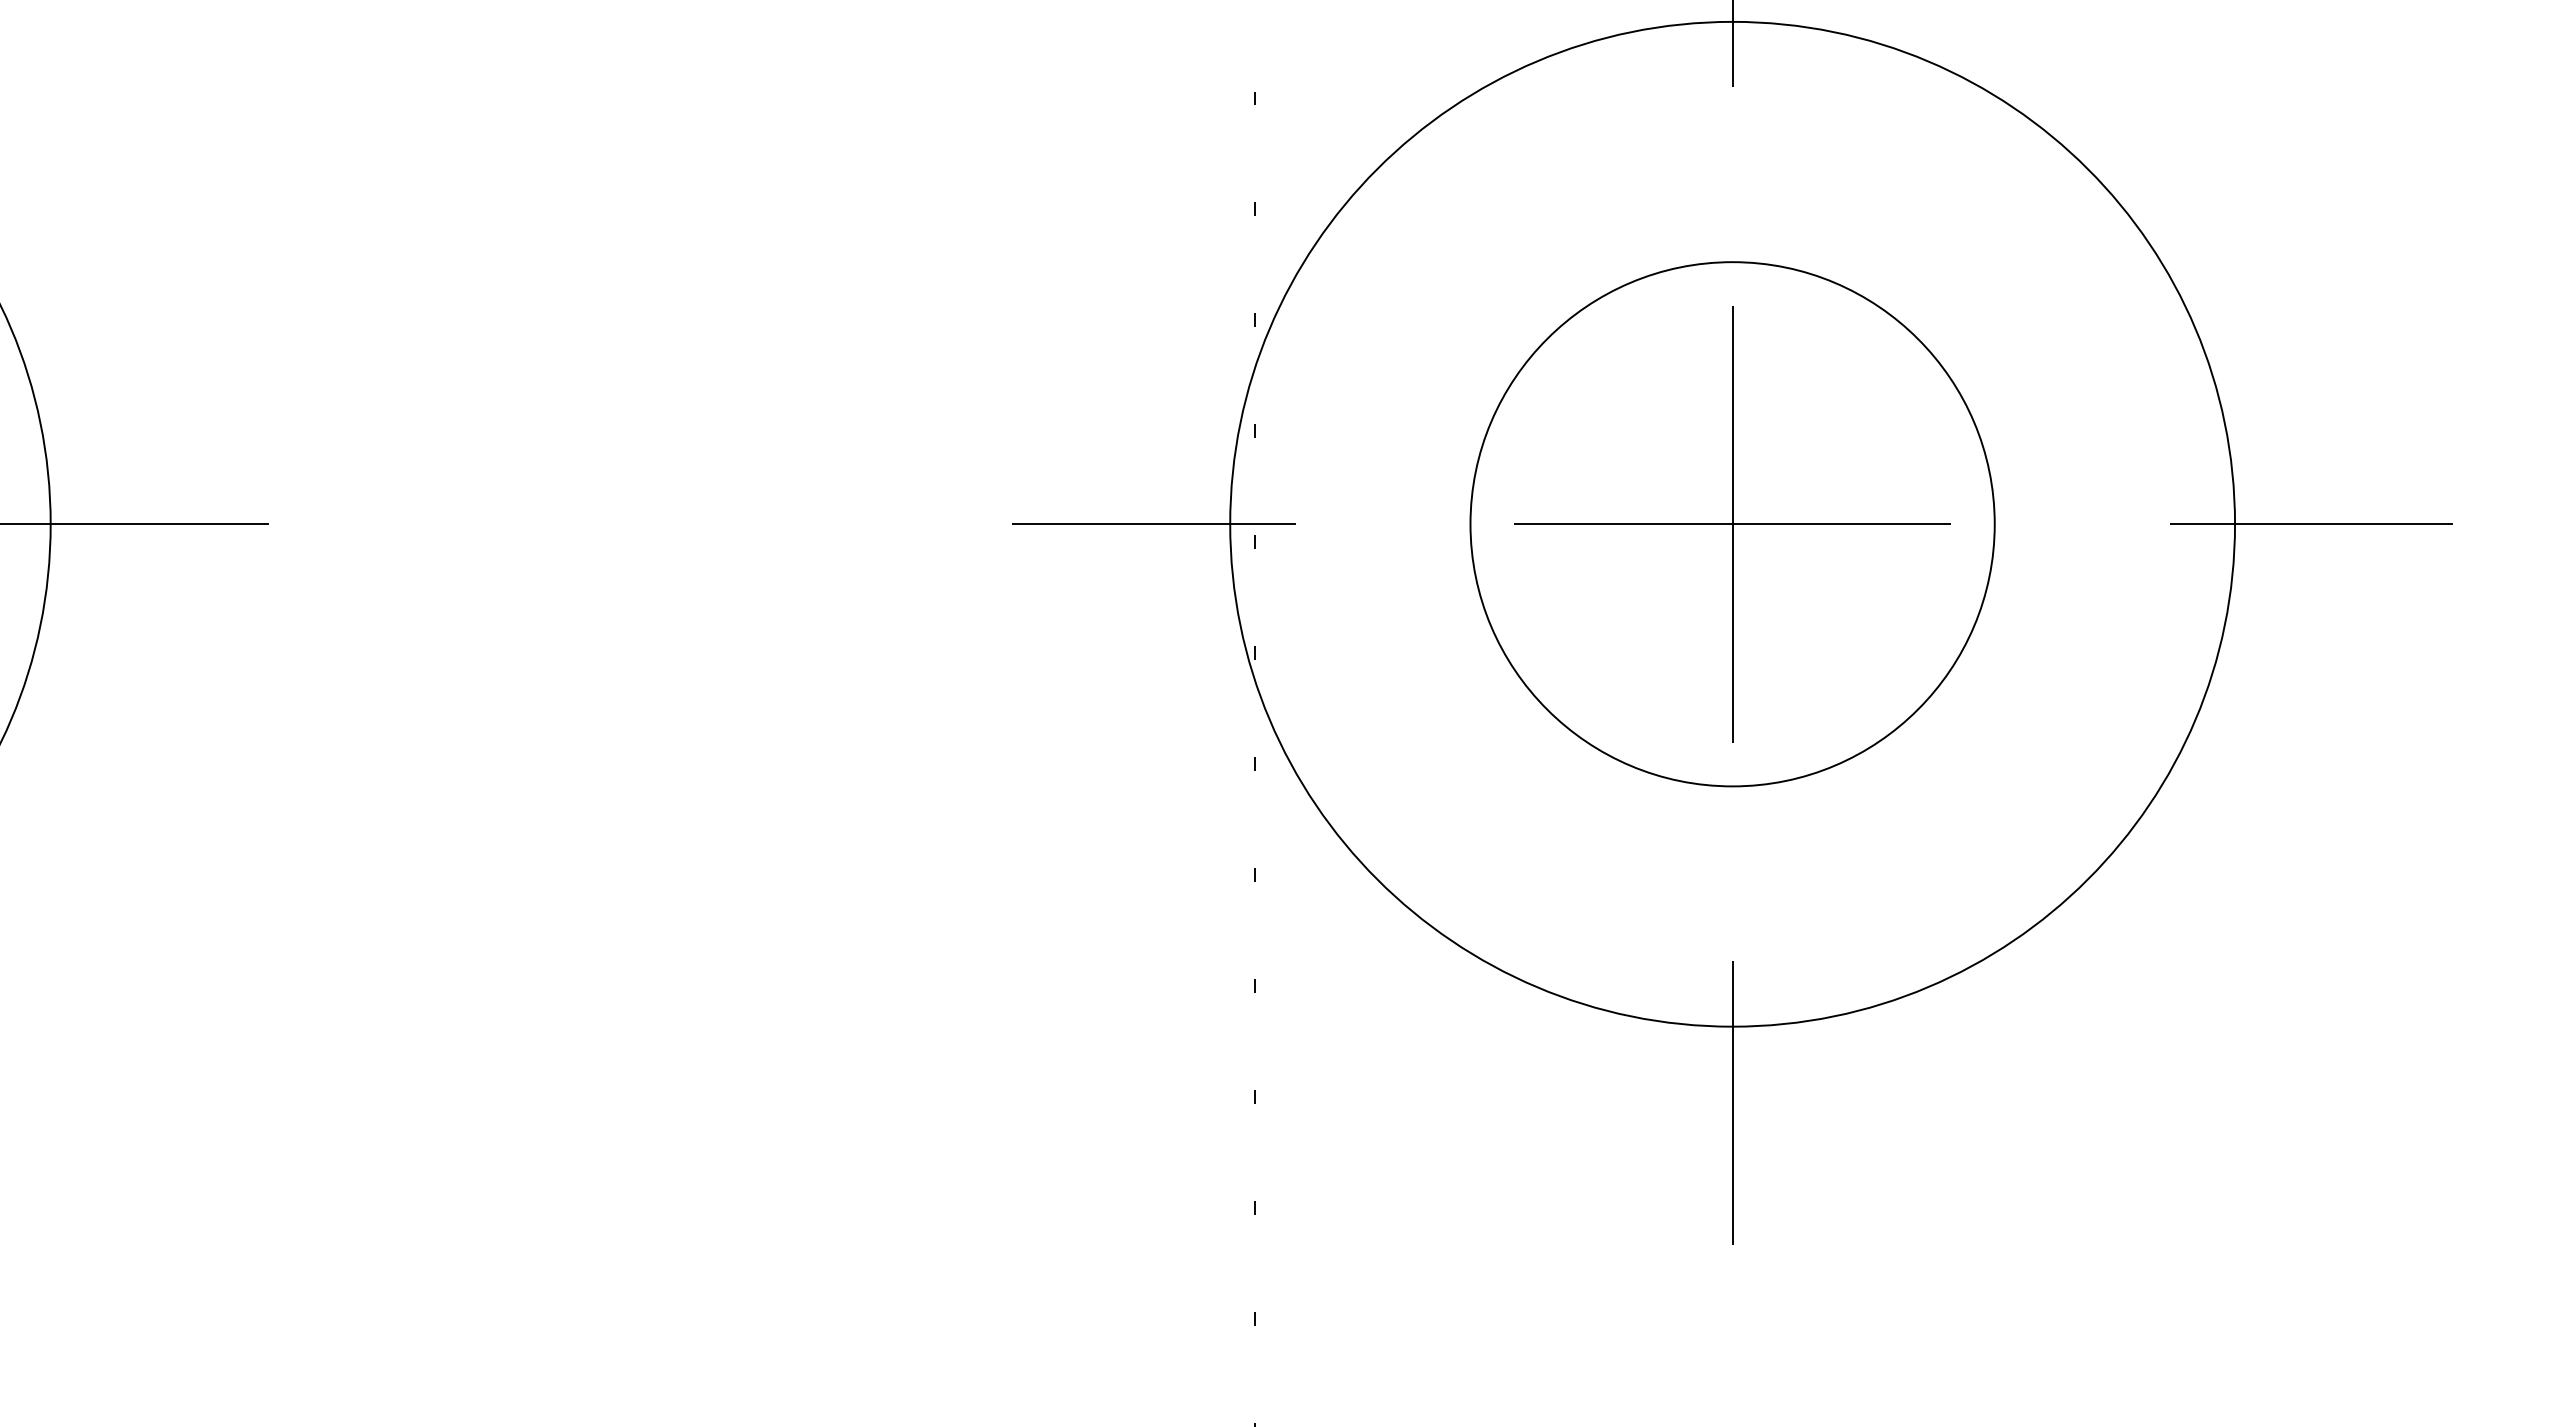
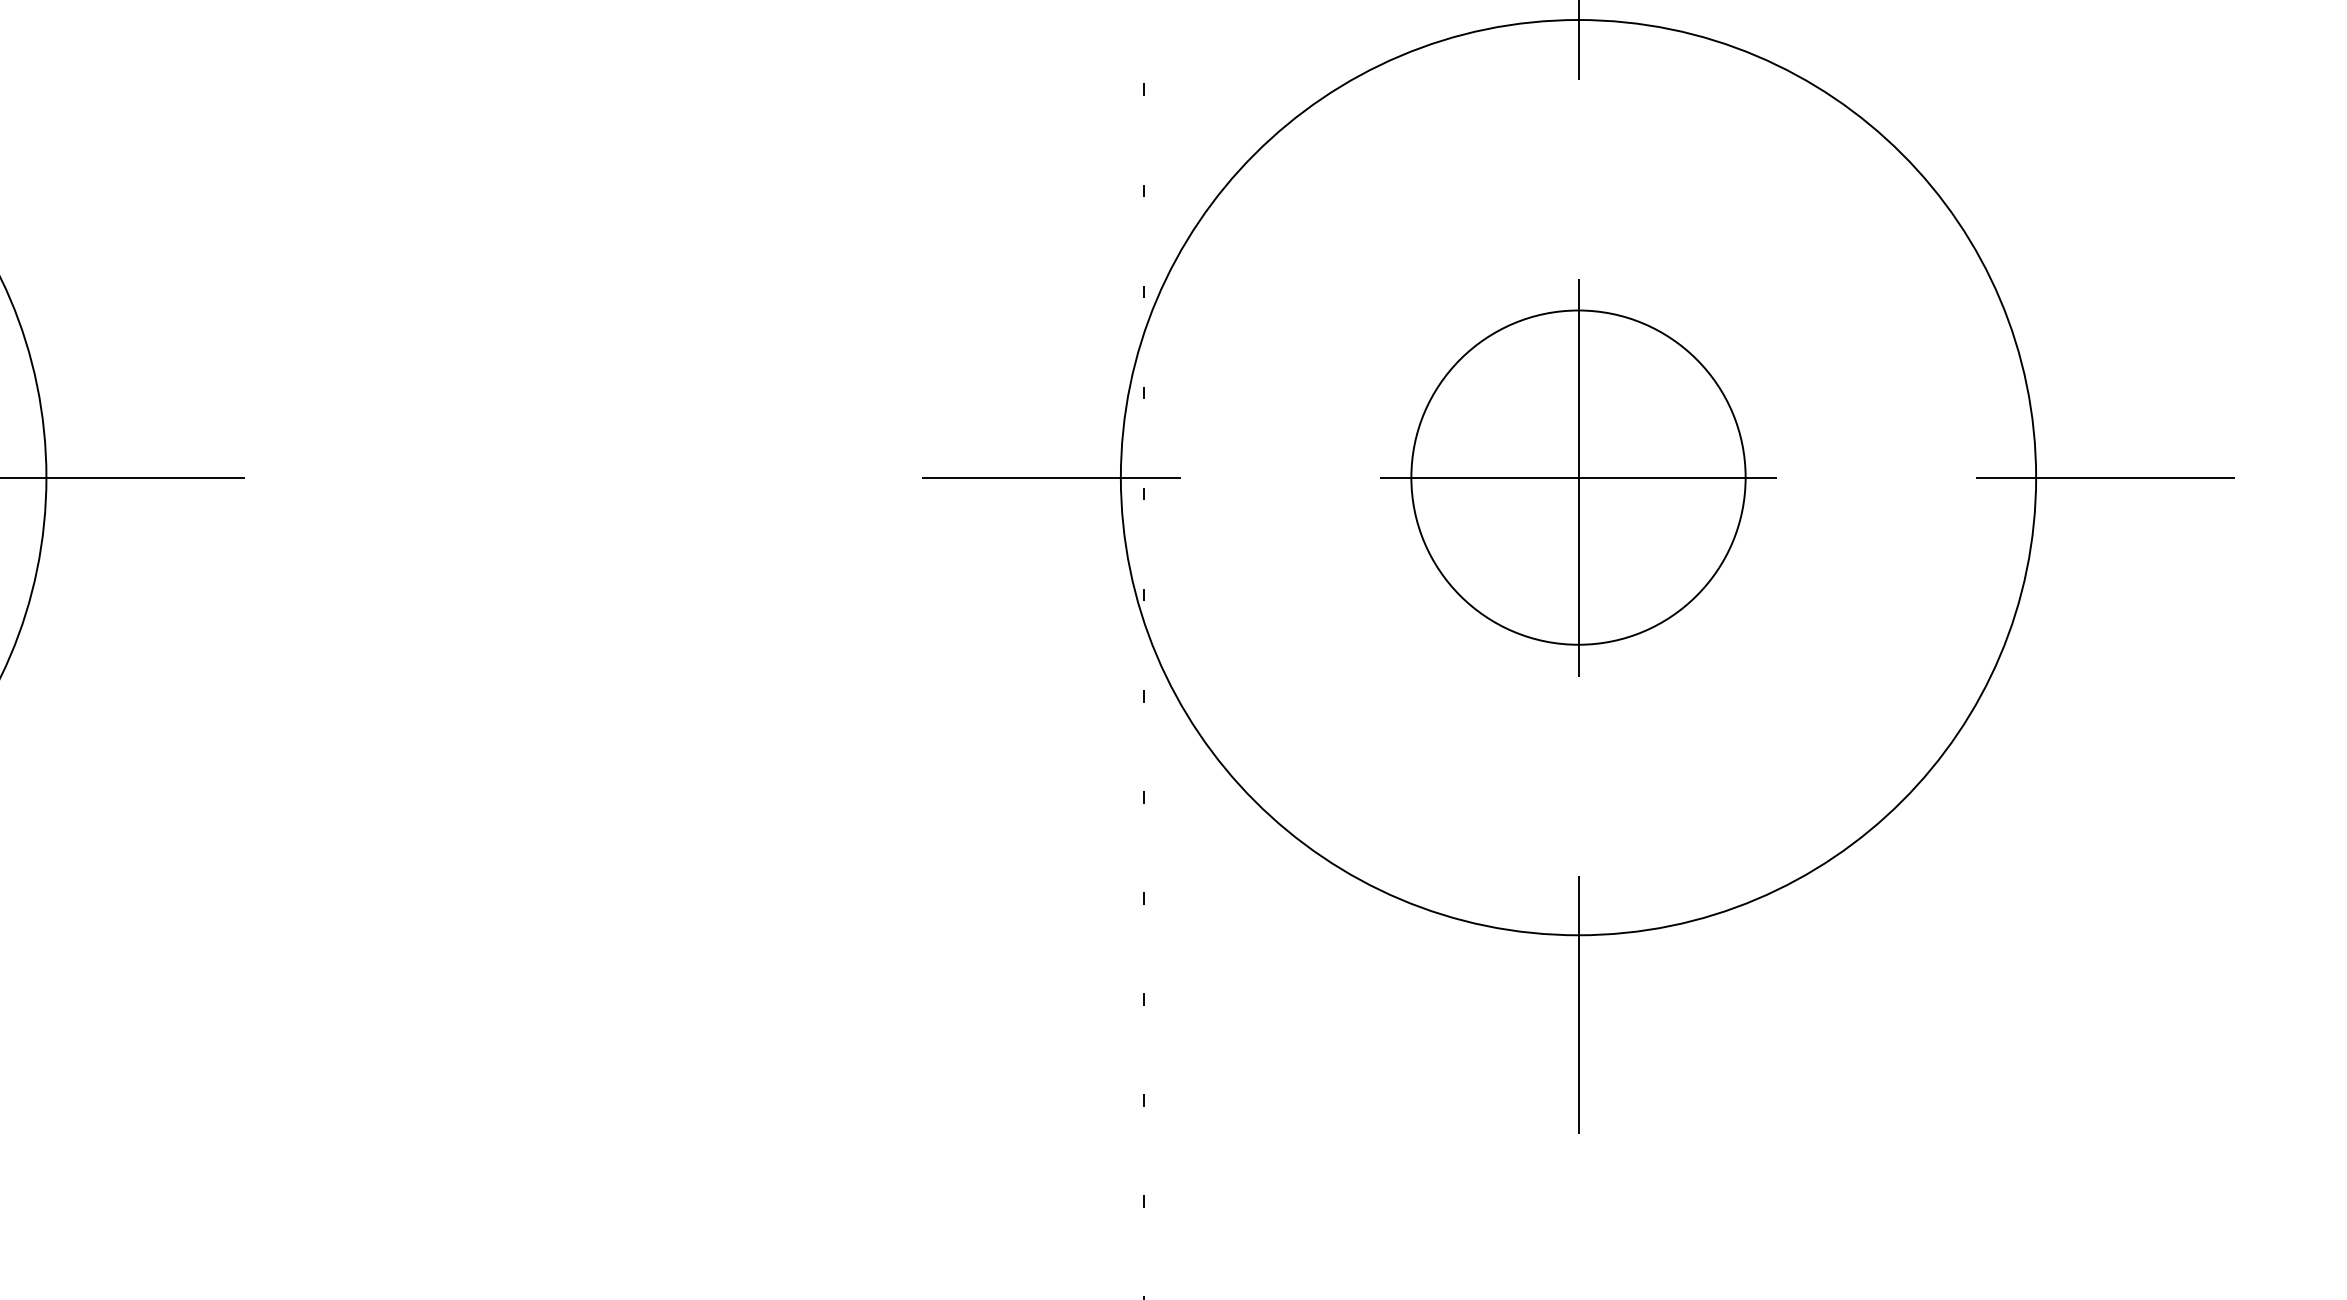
circle: (1732, 524) -> (1578, 477), size x0.7

